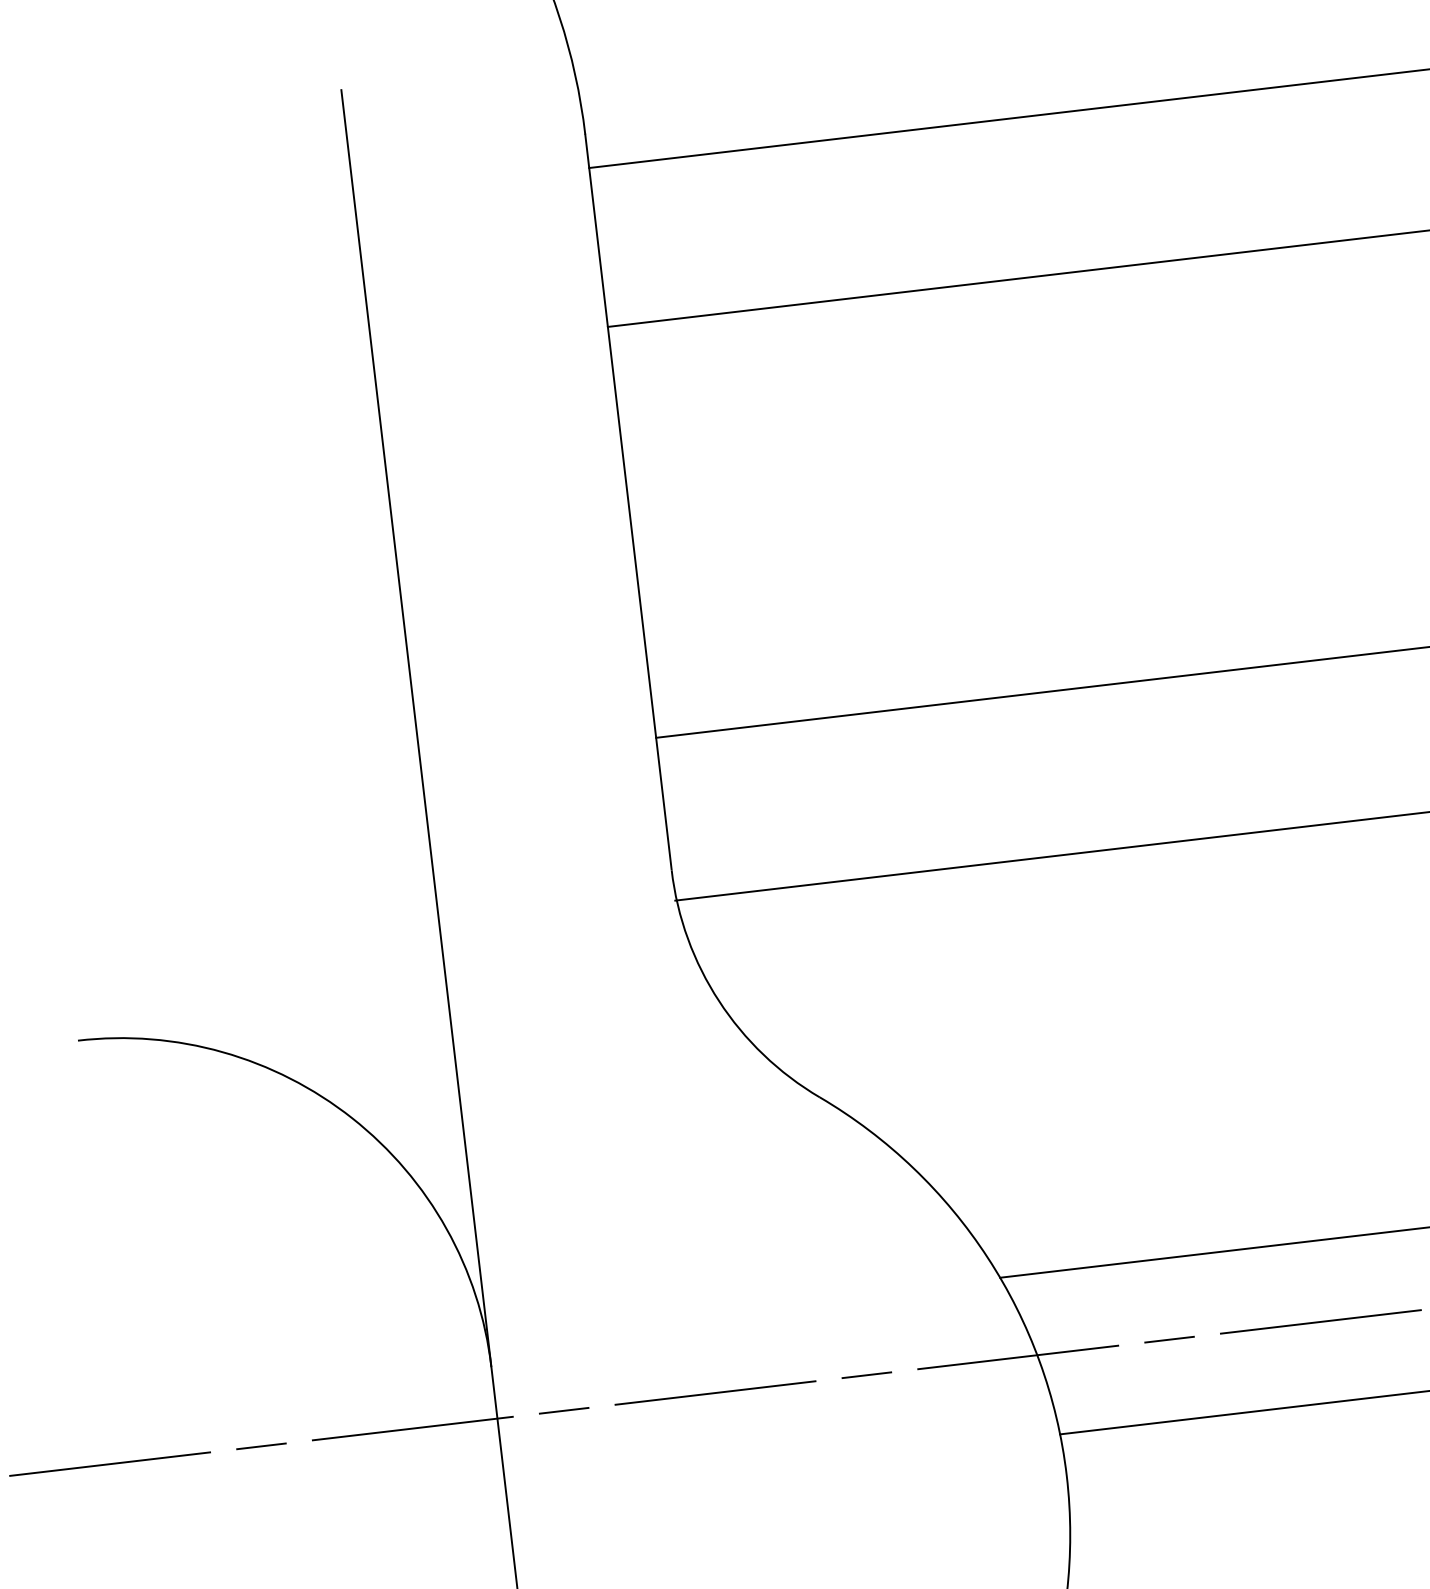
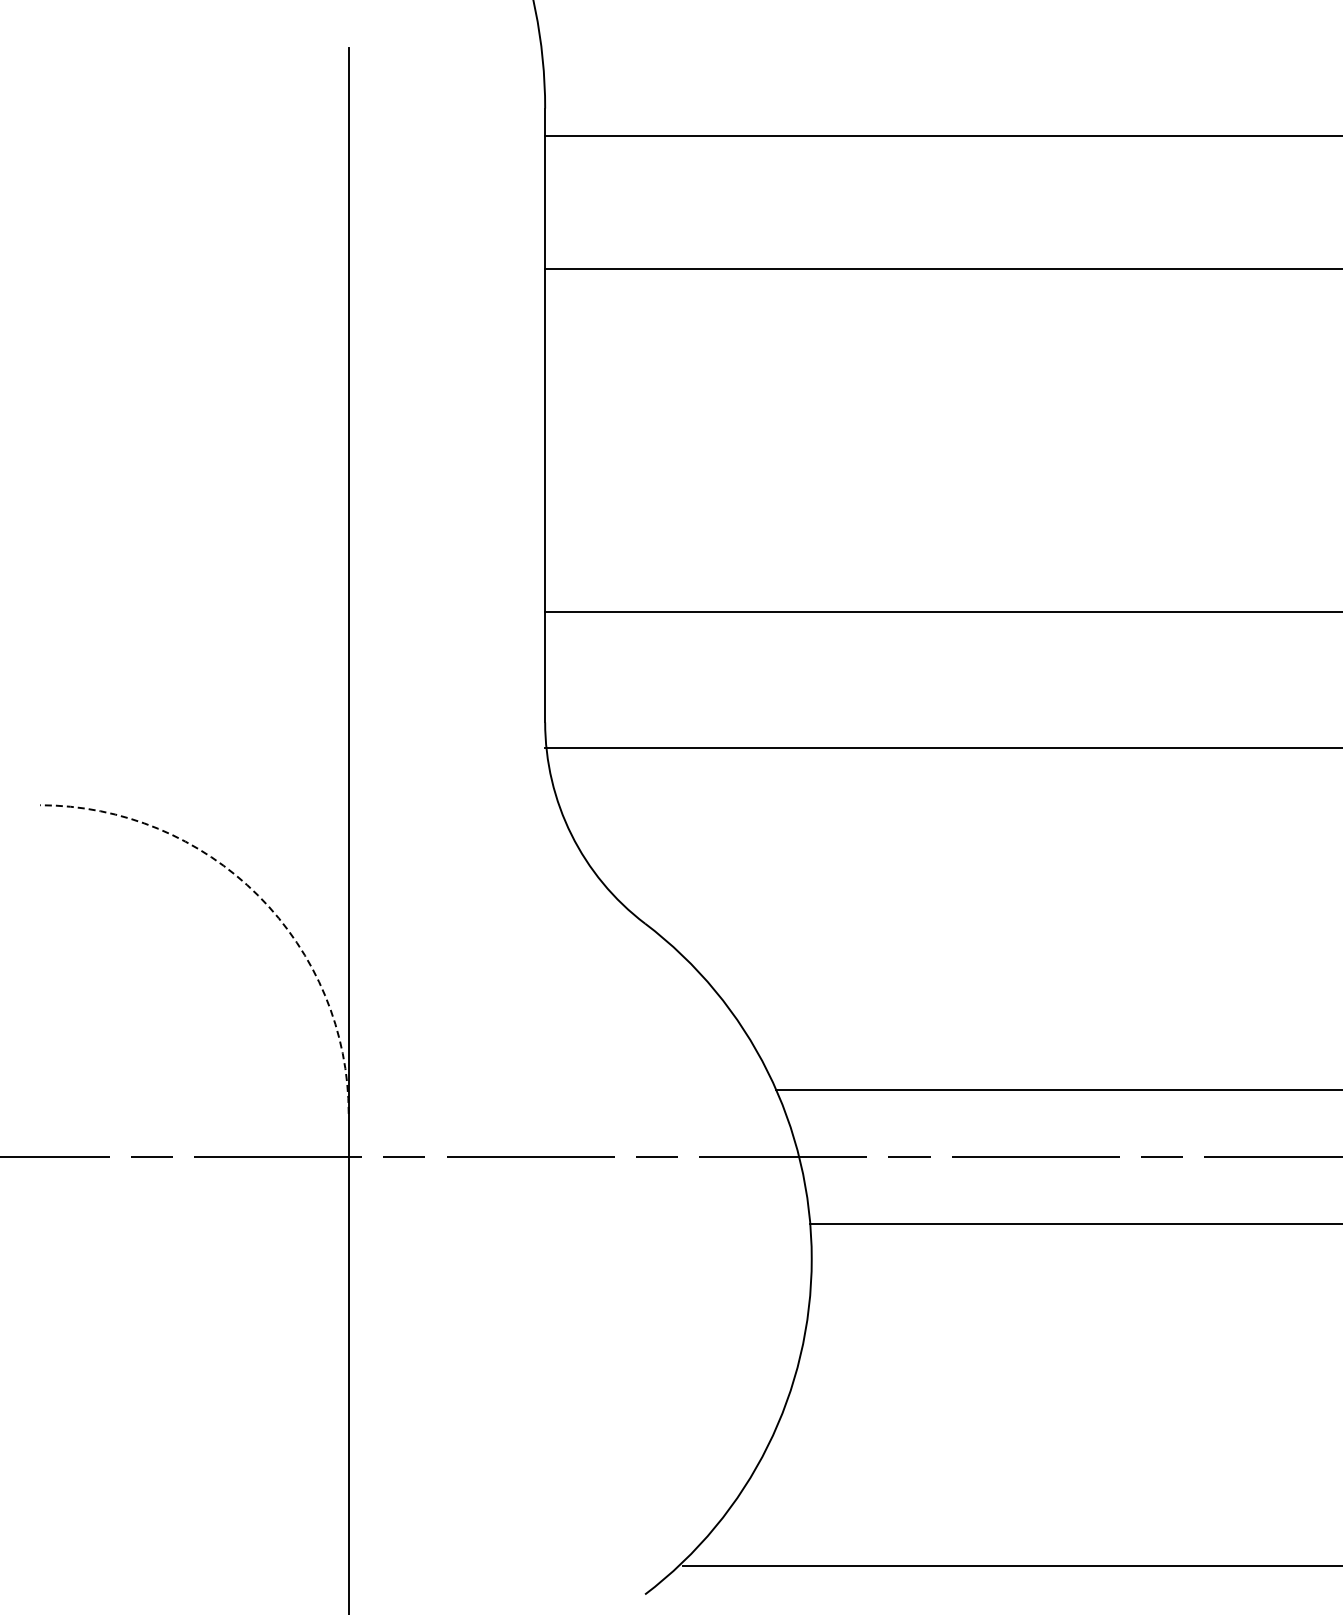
arc: (352, 1118) -> (258, 895), solid -> dashed

